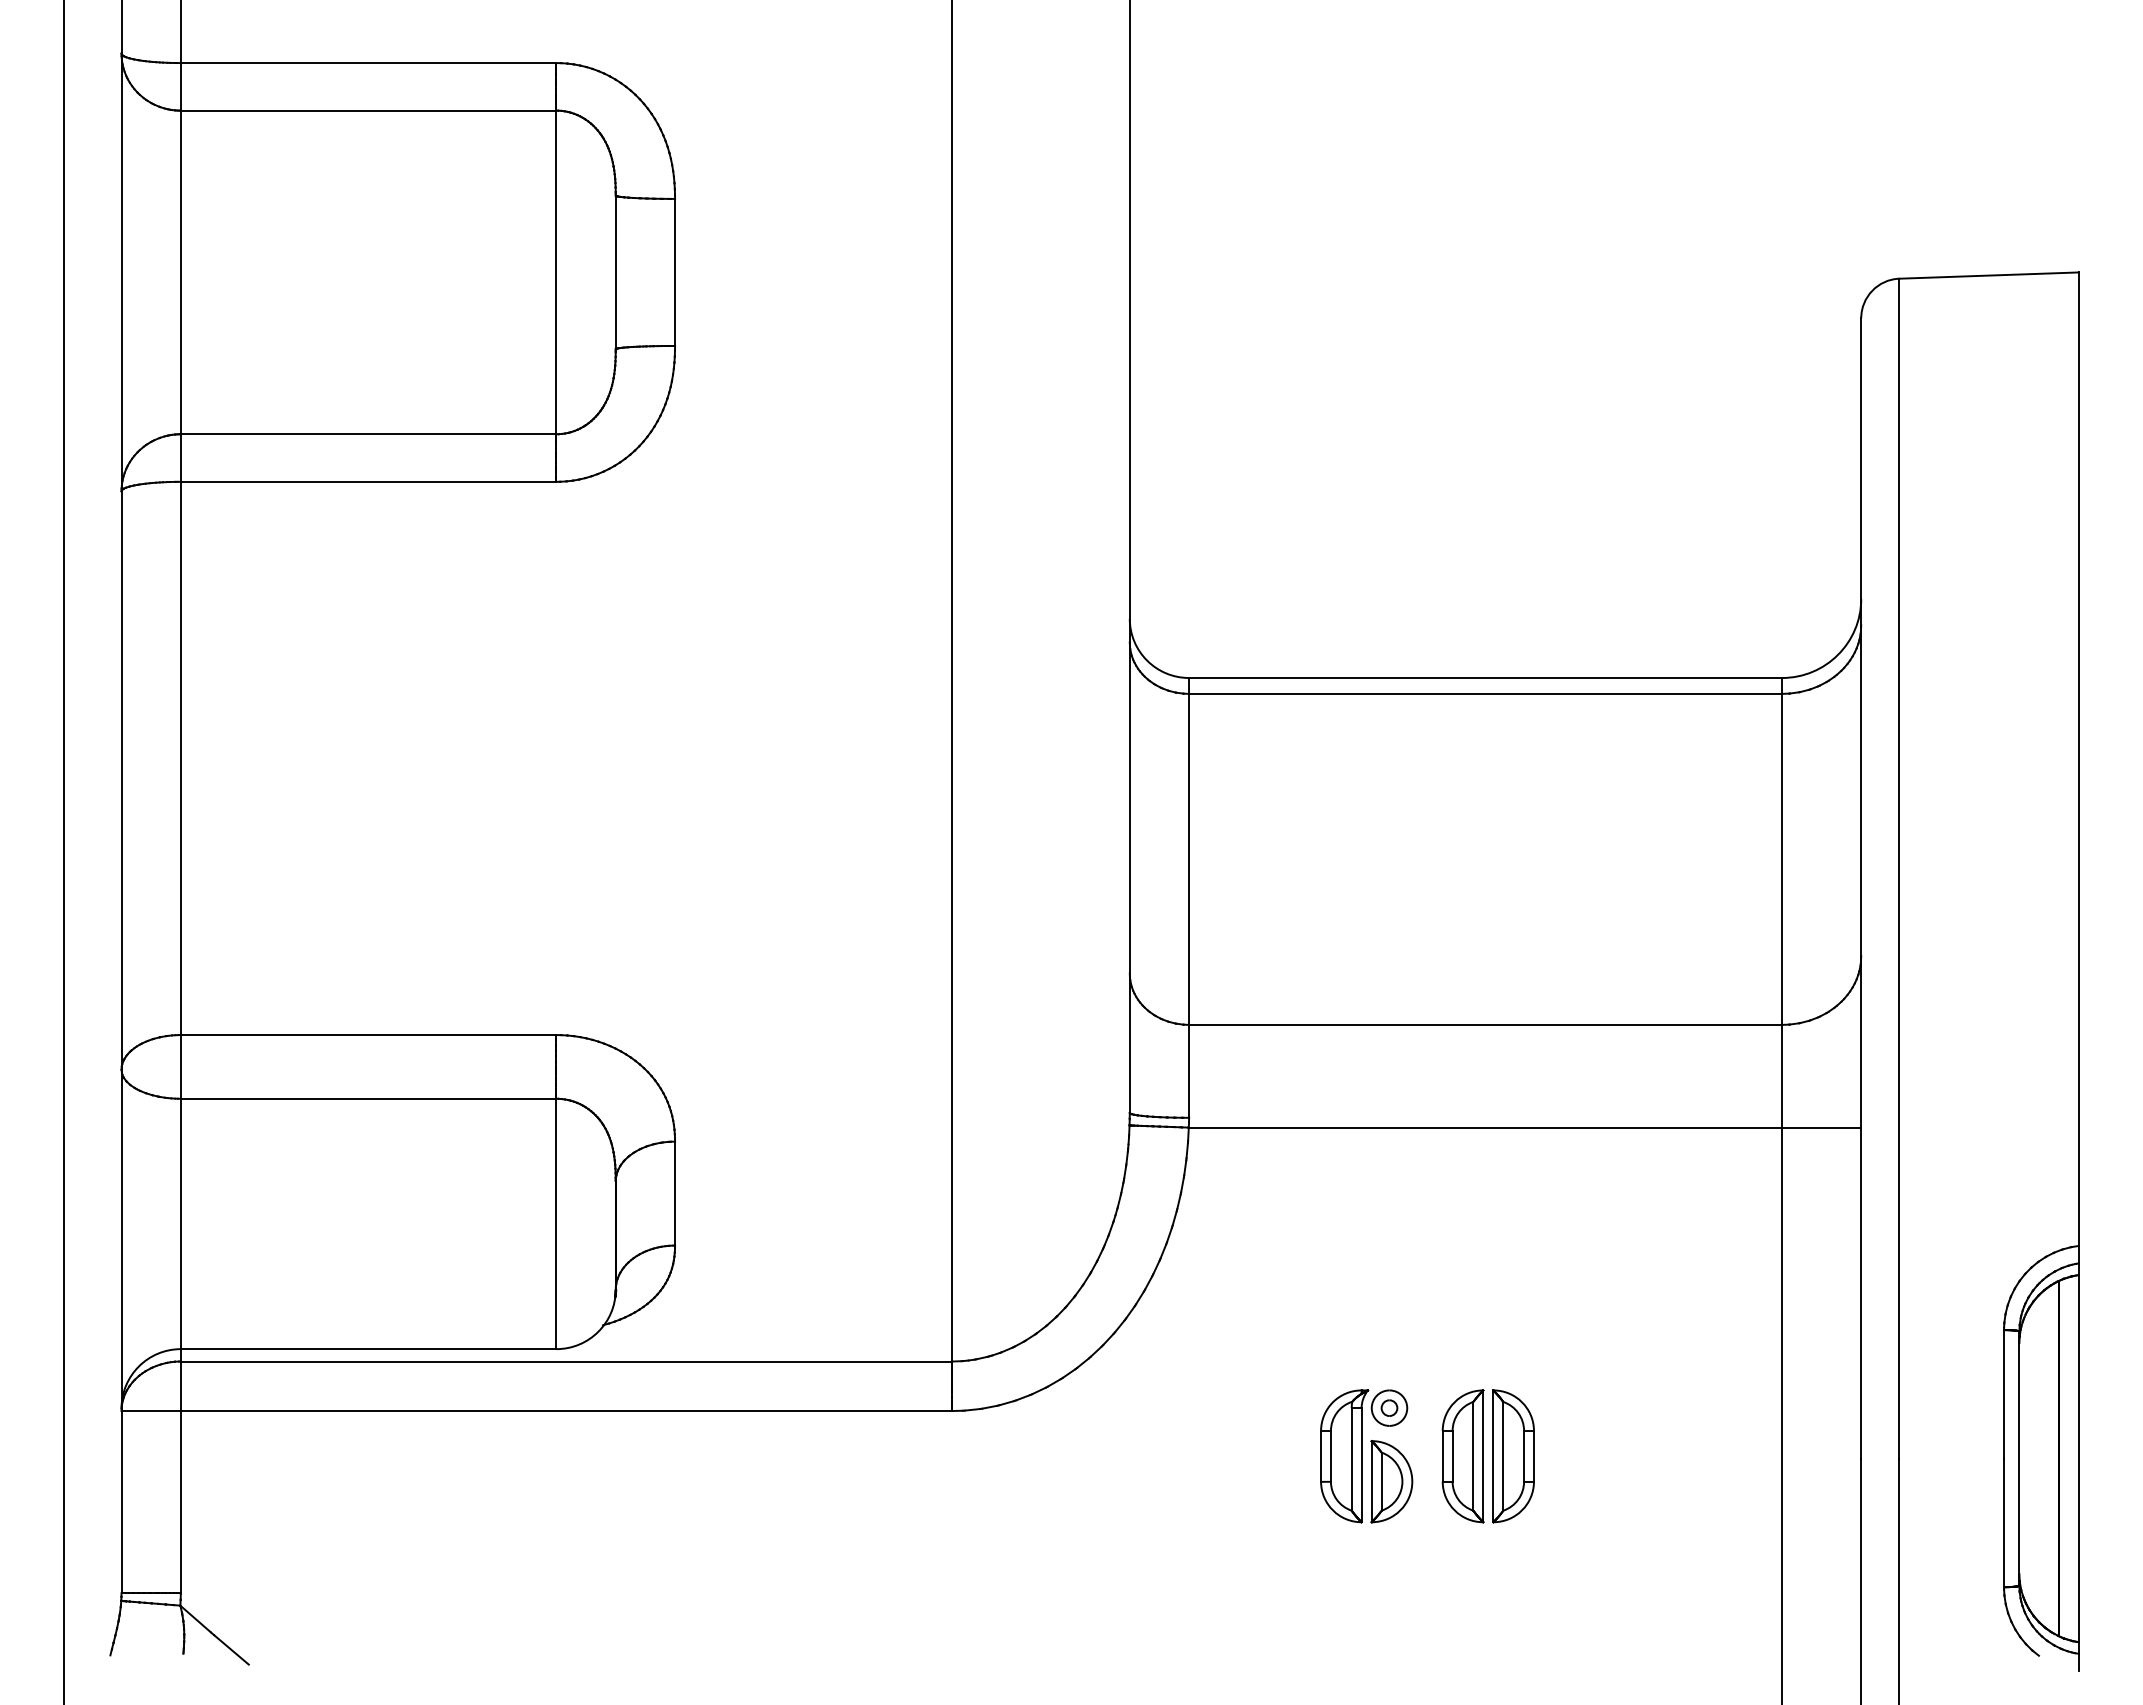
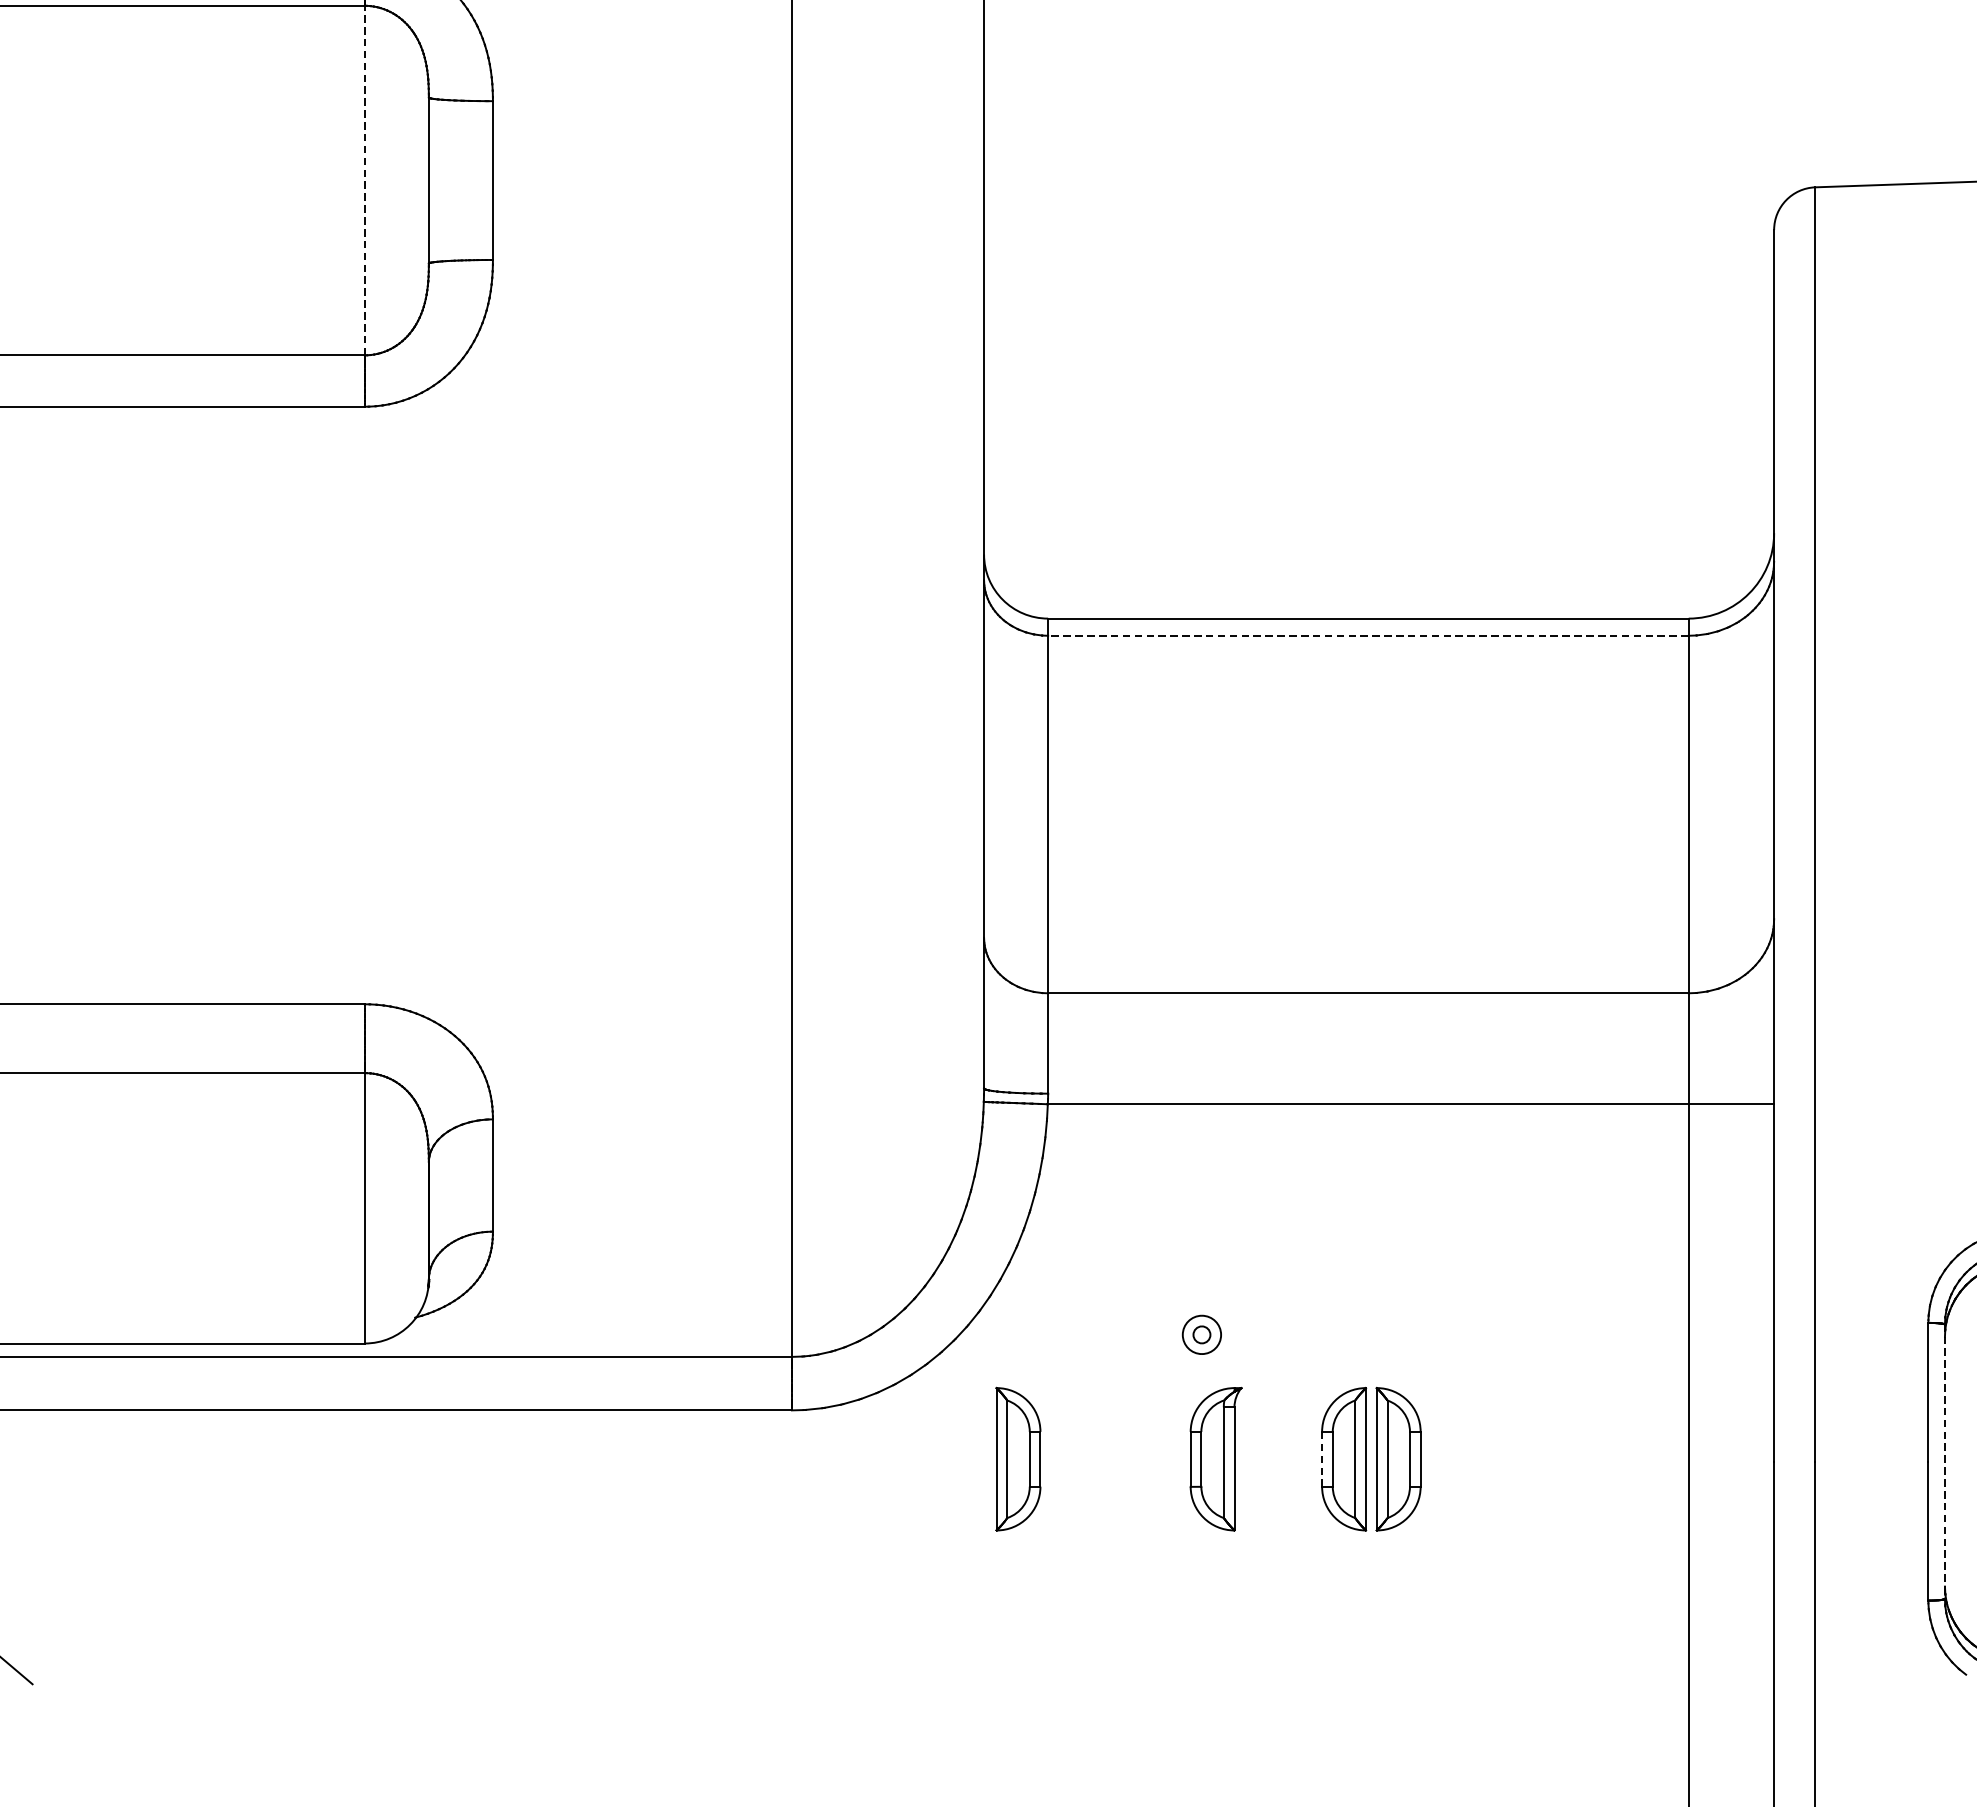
line: (556, 272) -> (364, 180), solid -> dashed
line: (1485, 693) -> (1368, 635), solid -> dashed
part: (1389, 1407) -> (1201, 1334), moved
part: (1161, 1456) -> (1018, 1459), added
line: (1442, 1456) -> (1321, 1459), solid -> dashed
line: (2019, 1458) -> (1945, 1461), solid -> dashed
part: (1391, 1481) -> (1266, 1486), removed

